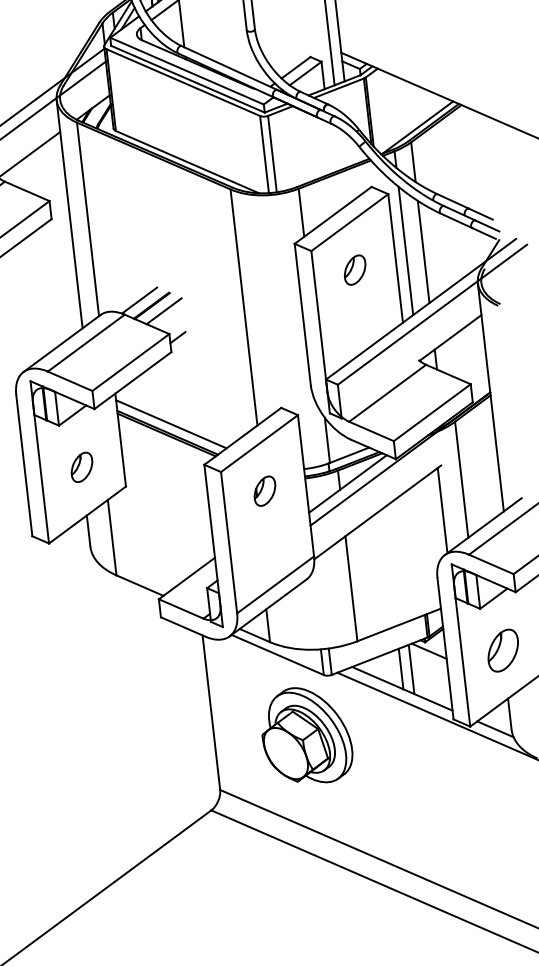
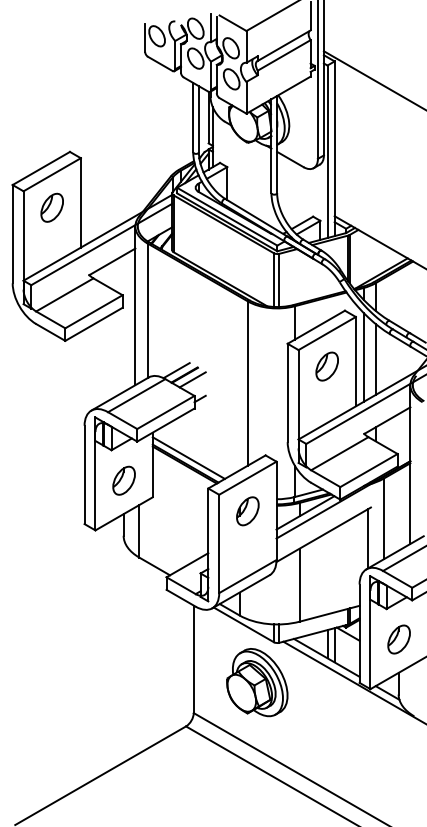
part: (354, 270) -> (326, 366), size x1.43
part: (81, 467) -> (123, 480), size x1.43
part: (264, 491) -> (247, 511), size x1.43

